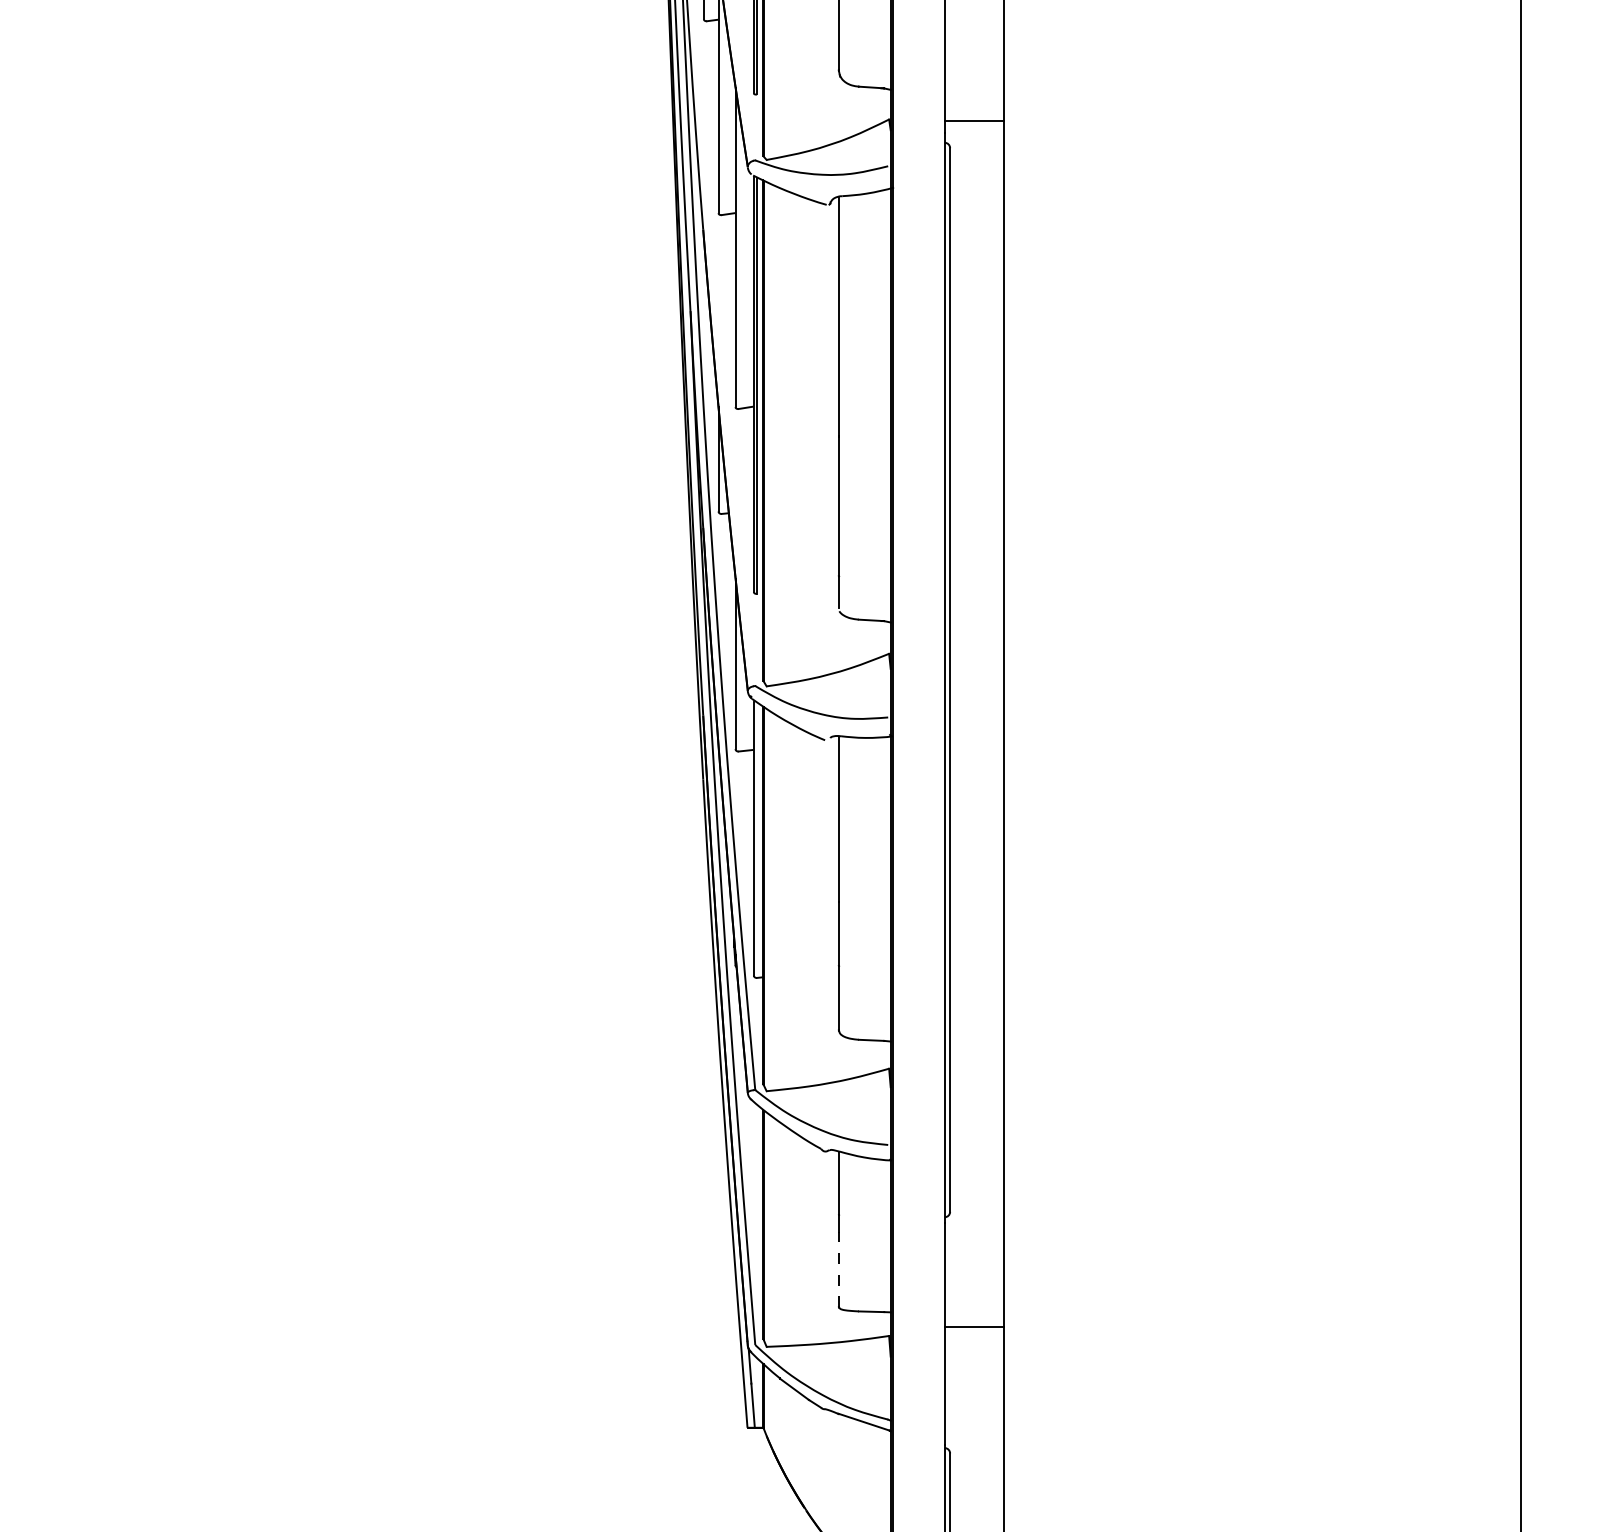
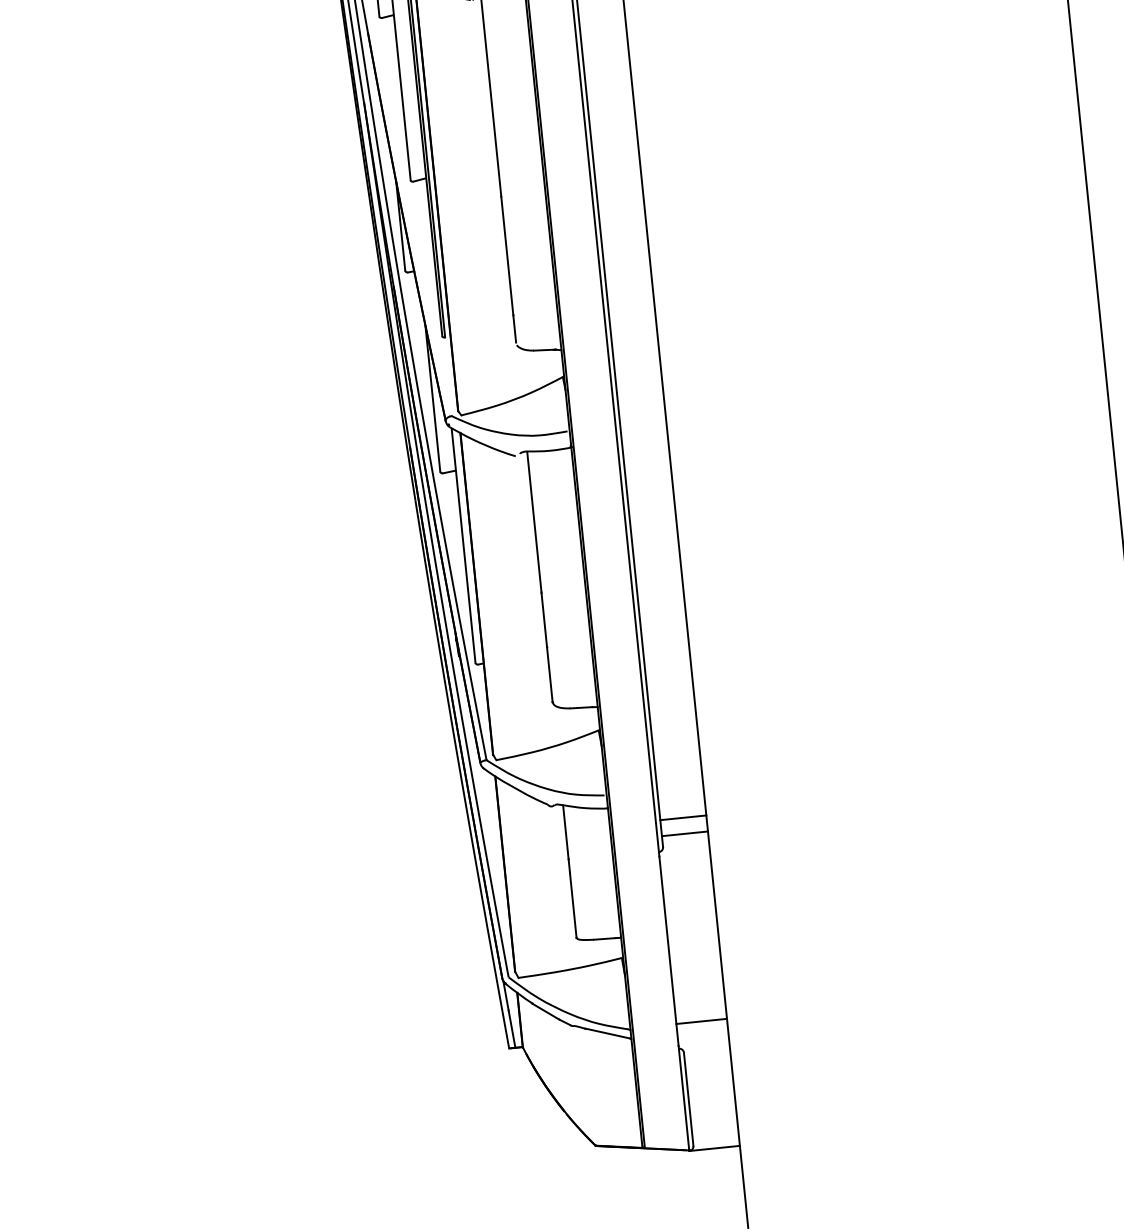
line: (977, 1180) -> (683, 817), added
line: (977, 1199) -> (685, 834), added
line: (838, 1268) -> (572, 904), dashed -> solid
line: (974, 1327) -> (701, 1021), moved

